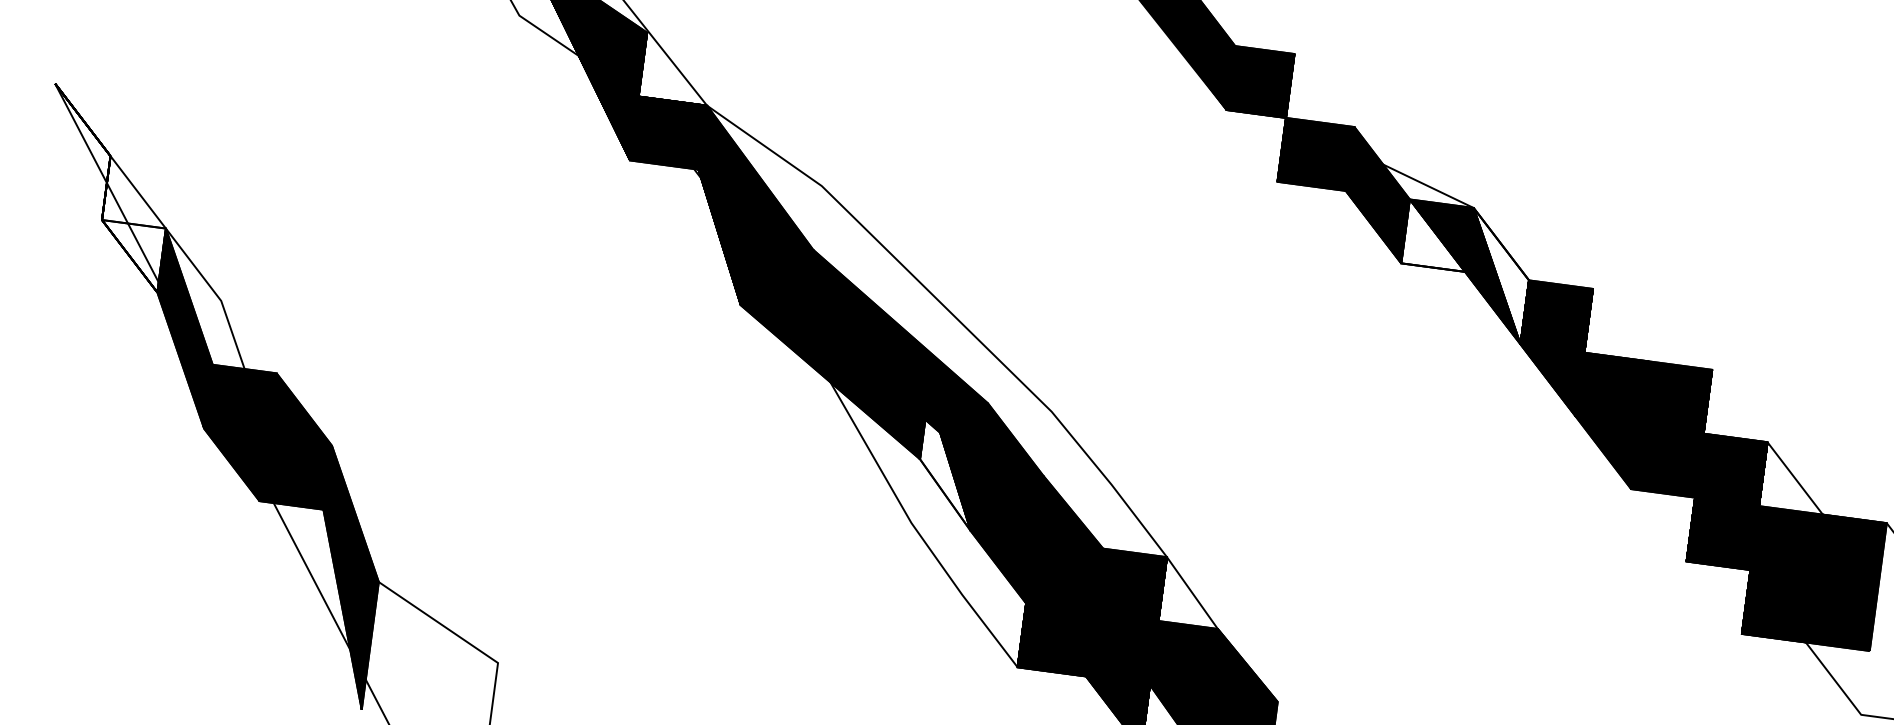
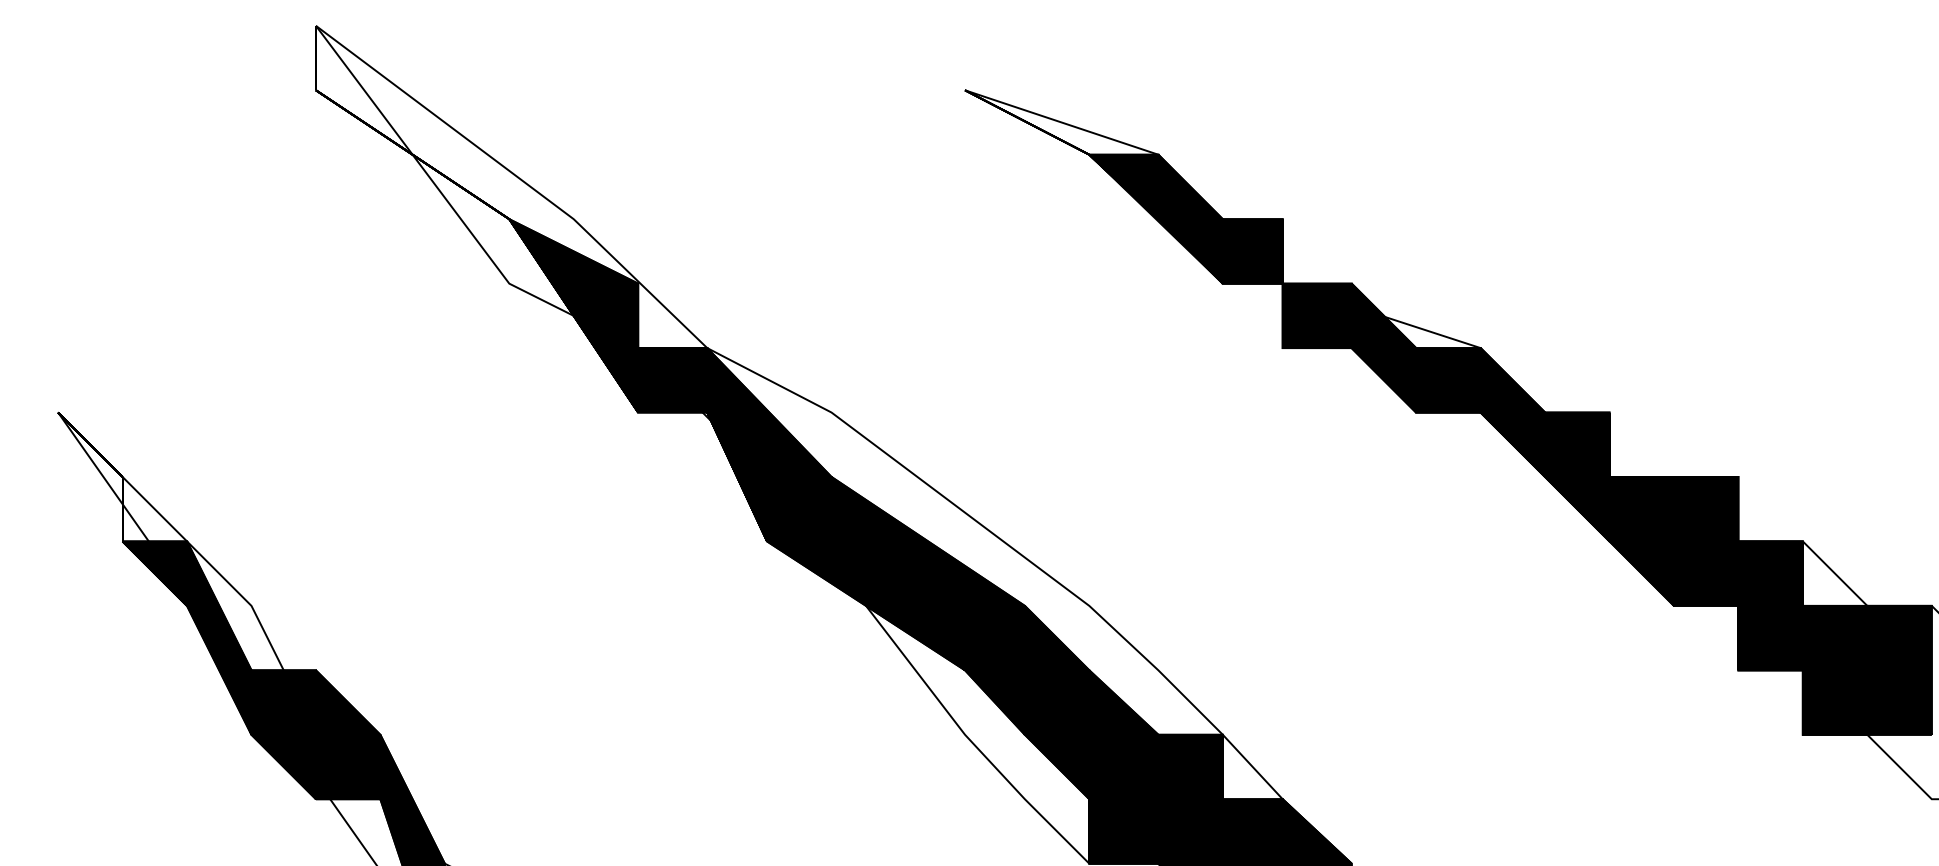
fill: (1437, 235) -> (1448, 380), added
fill: (129, 256) -> (154, 573), added
fill: (1496, 276) -> (1512, 412), added
fill: (949, 462) -> (994, 669), added

